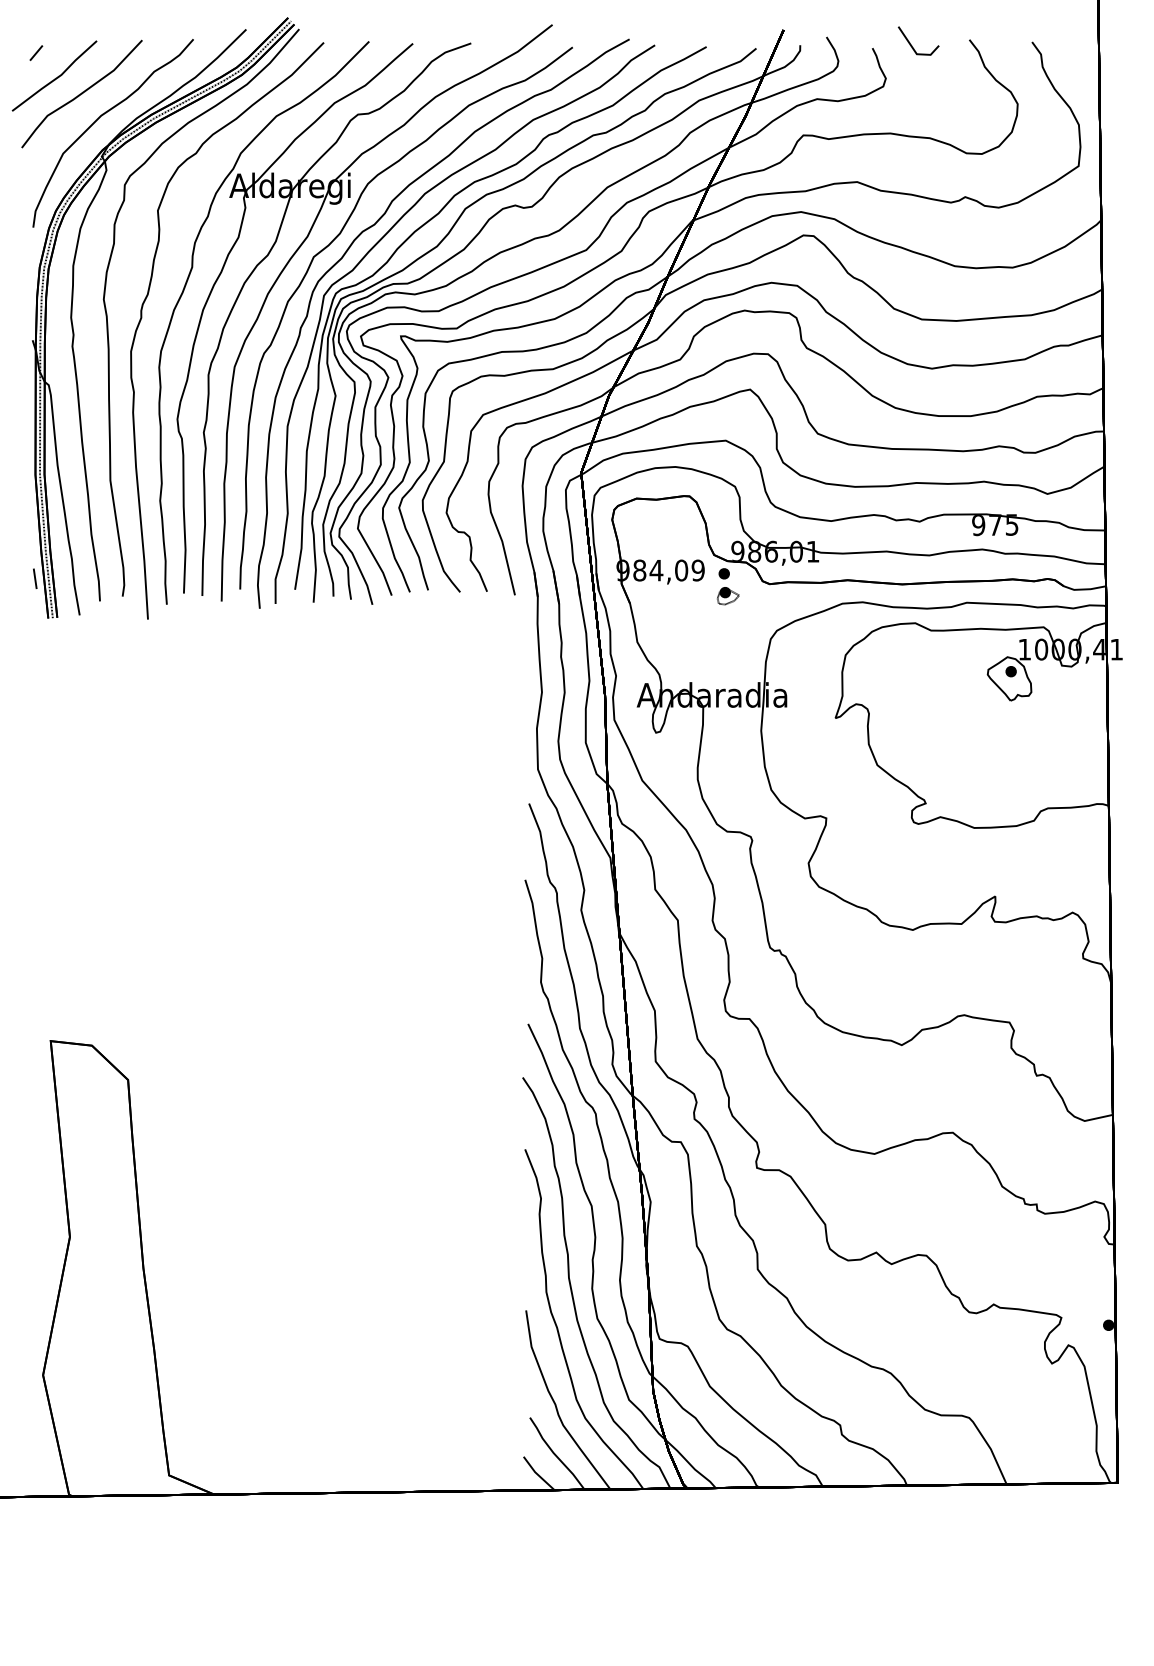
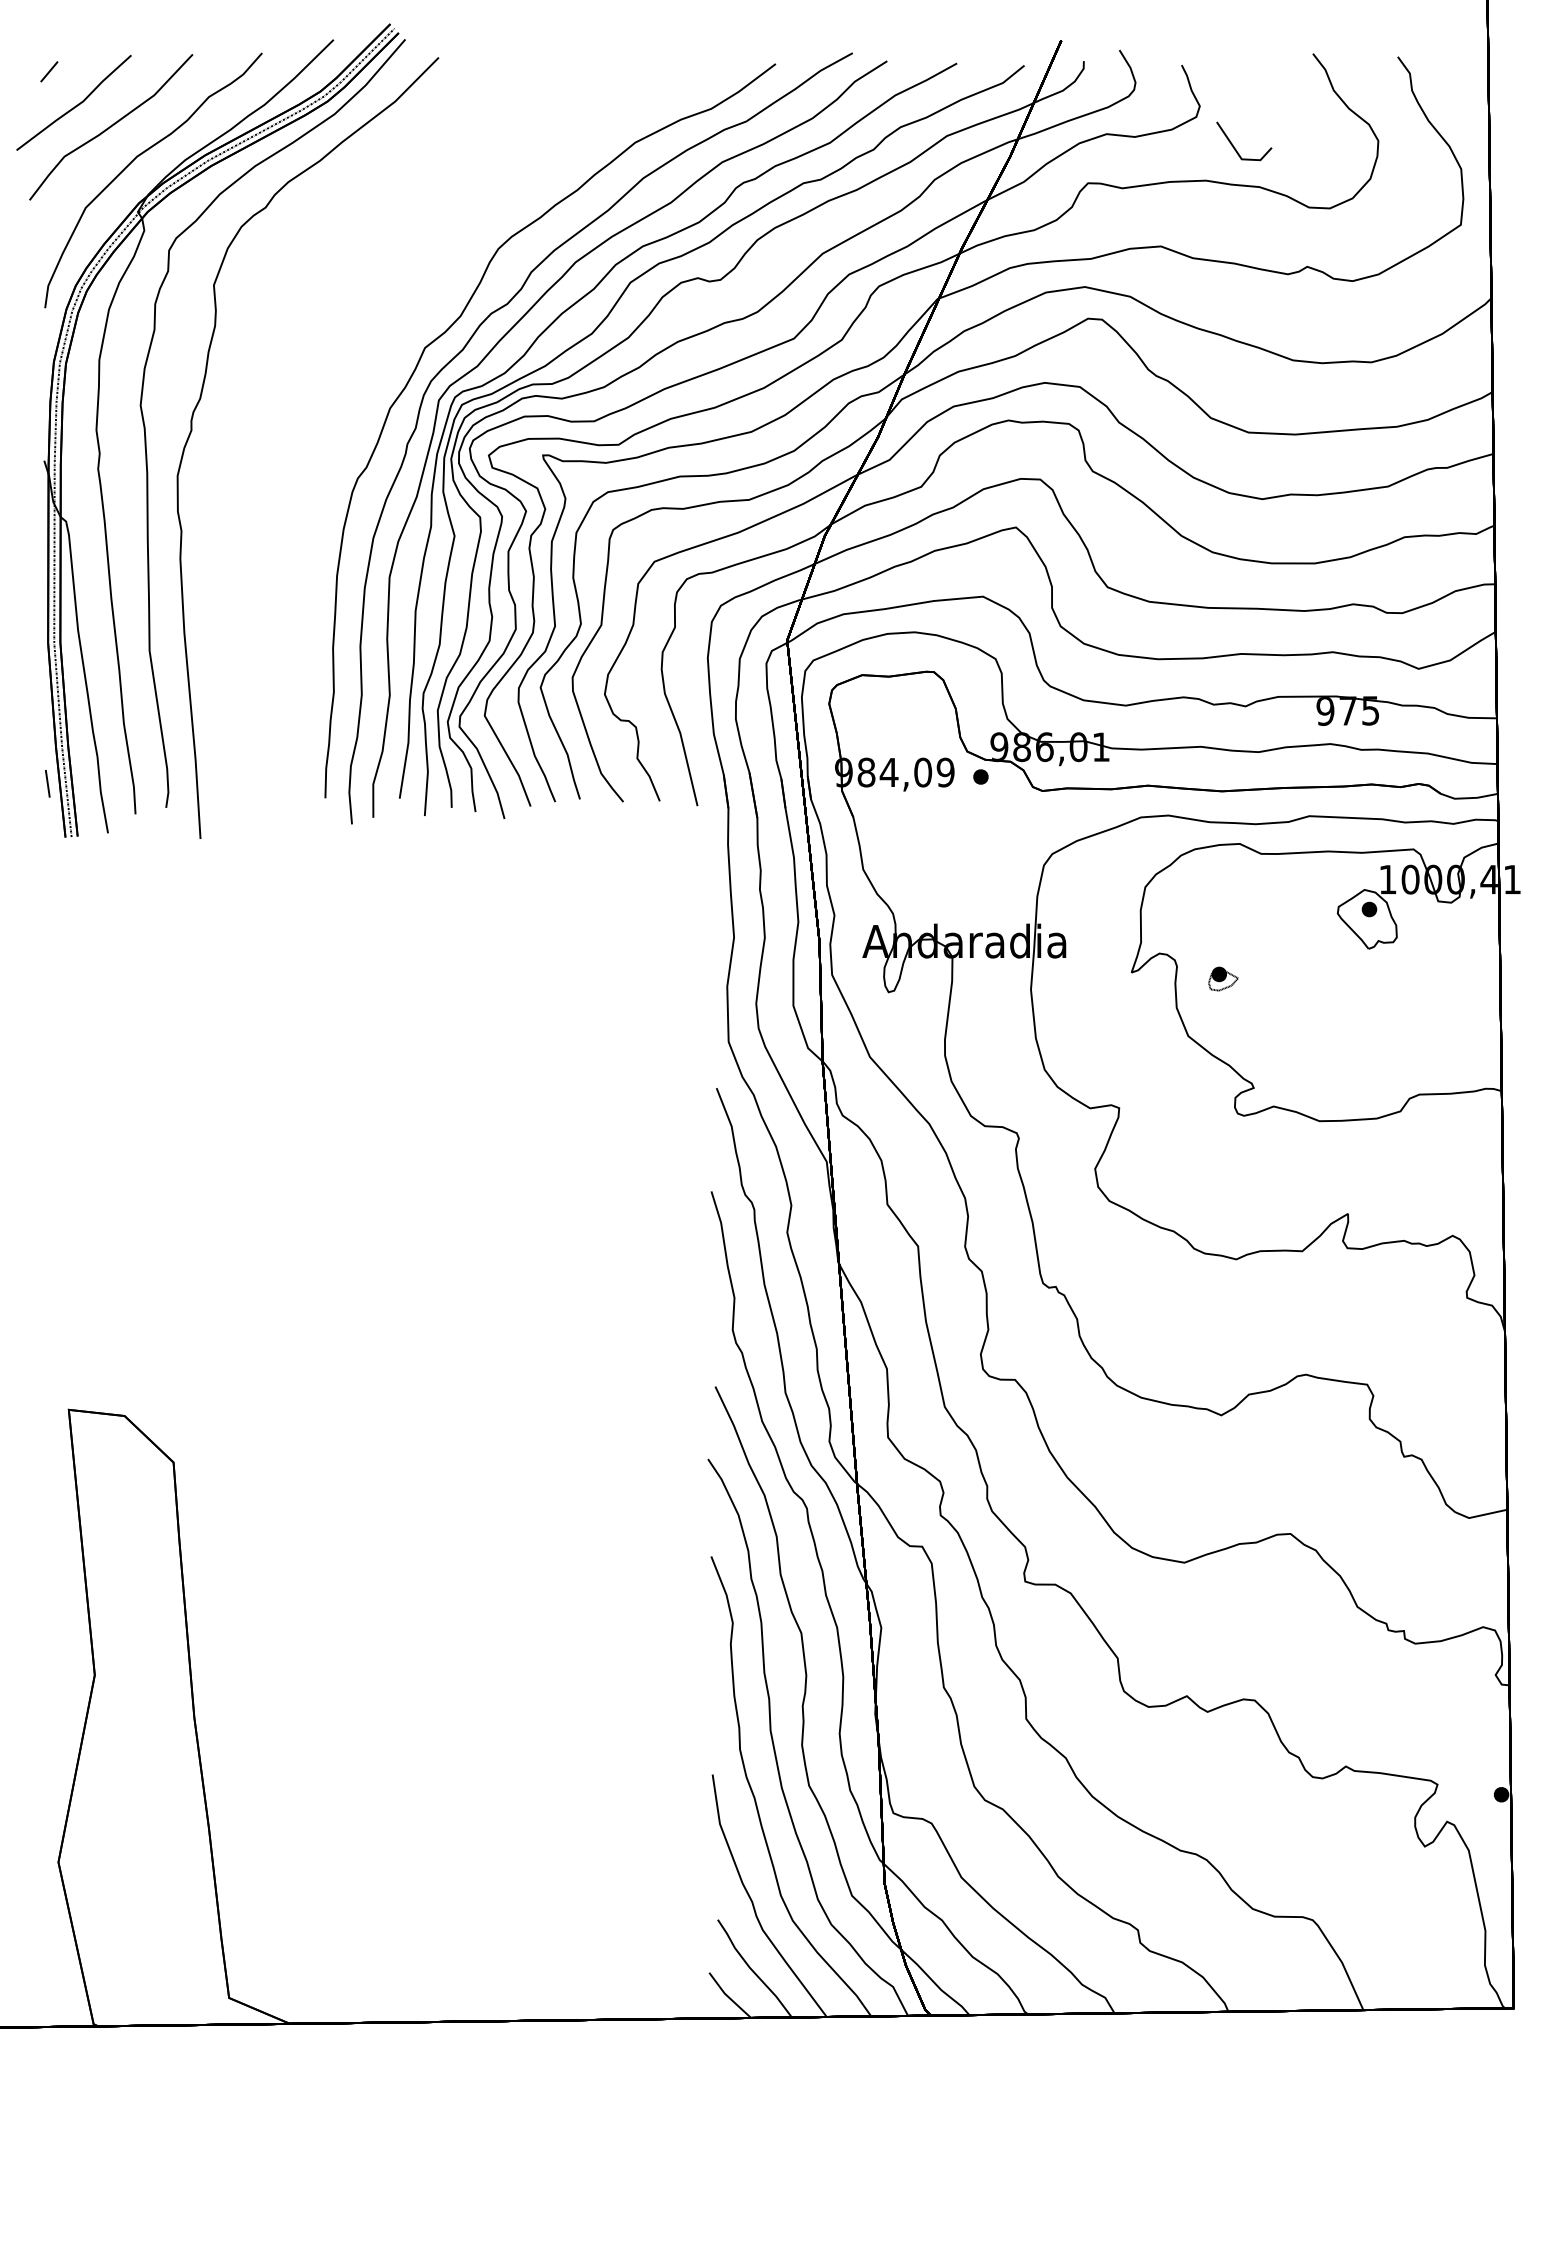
line: (911, 44) -> (1234, 146), moved
part: (286, 267) -> (387, 361), removed
part: (728, 595) -> (1223, 978), moved

